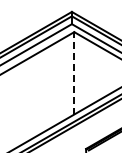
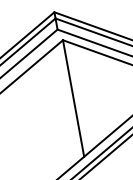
line: (74, 72) -> (73, 97), dashed -> solid

